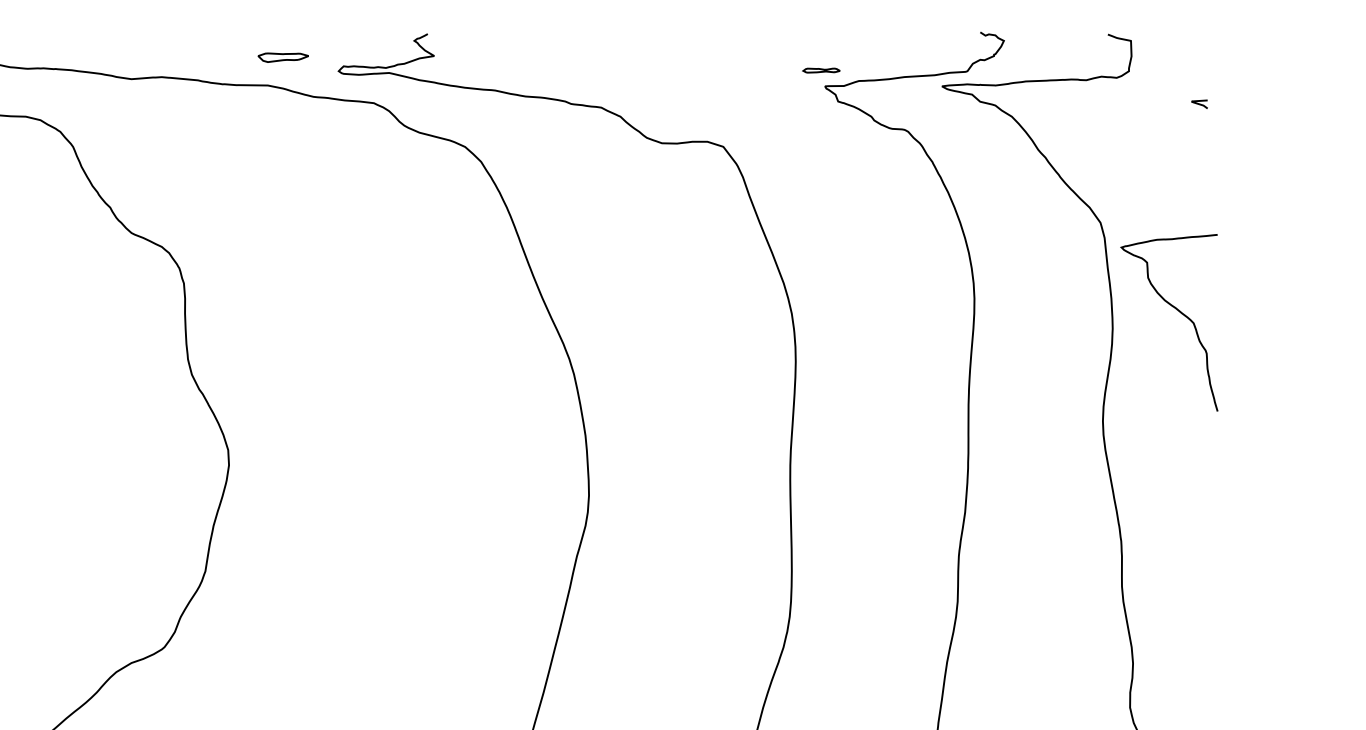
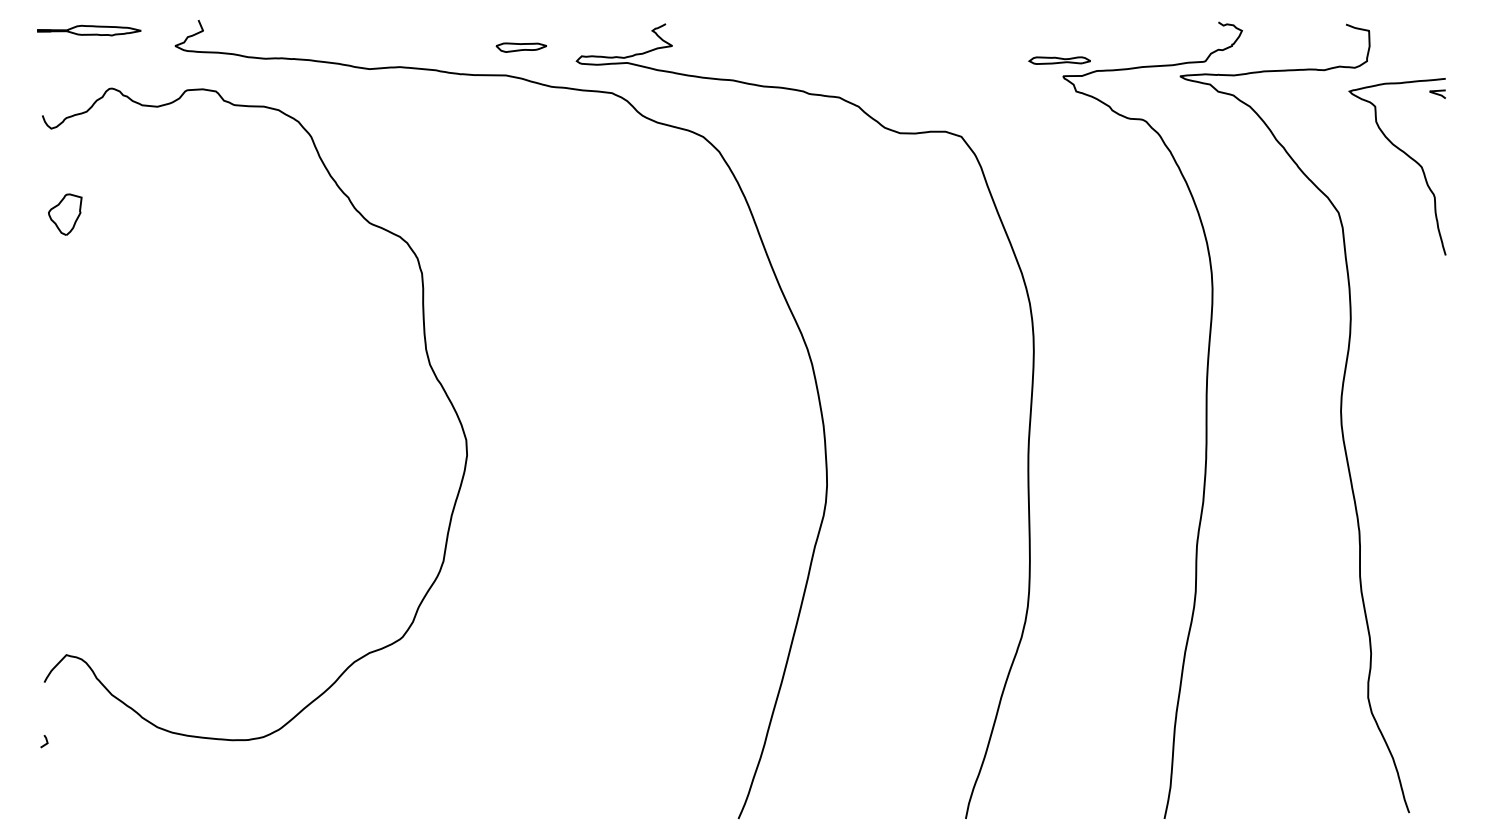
part: (821, 70) -> (1059, 60), size x1.67
curve: (1179, 312) -> (1407, 156), moved

